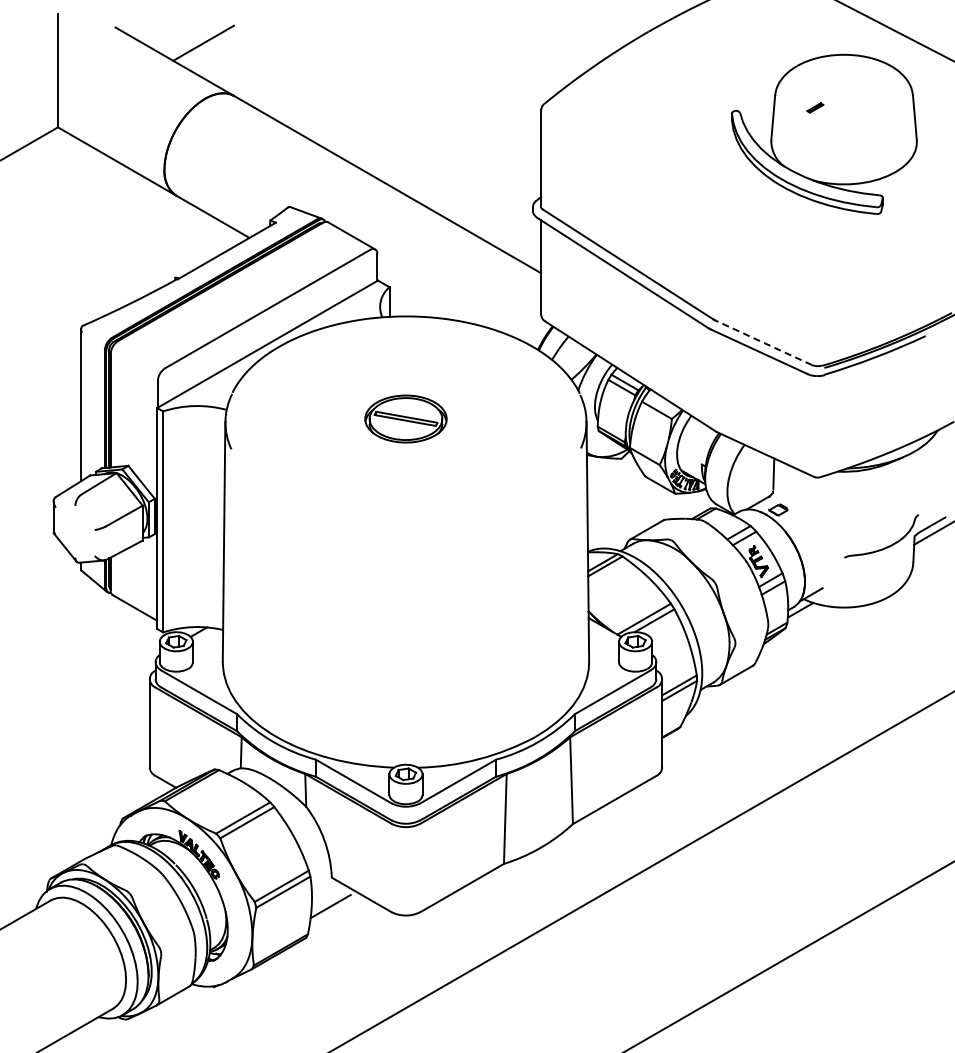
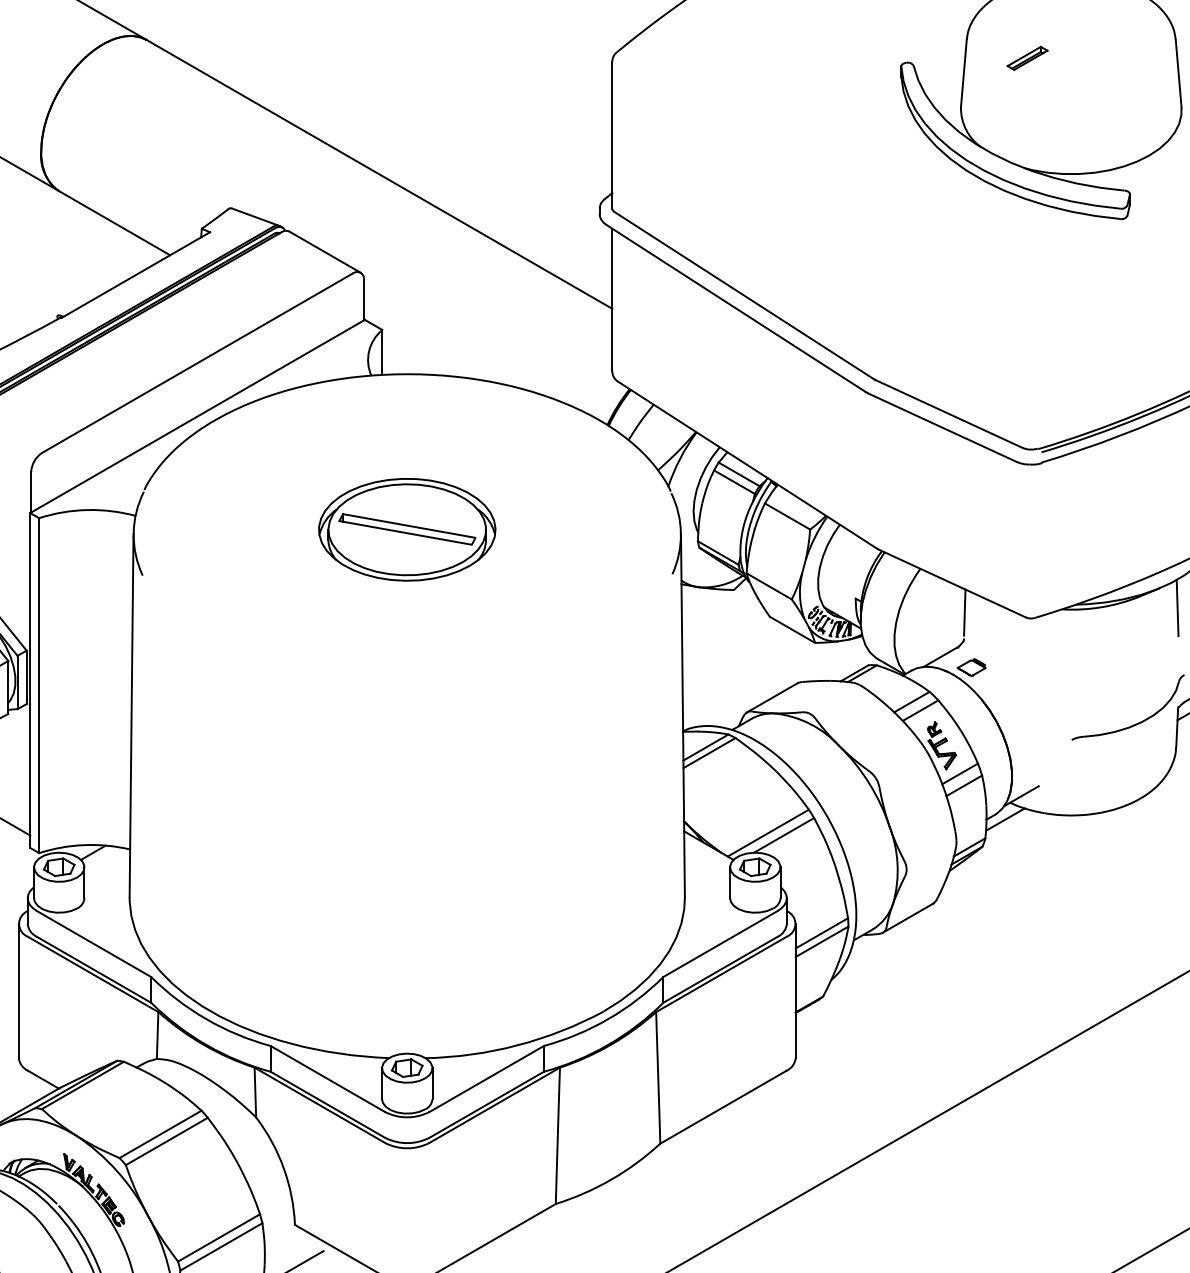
part: (815, 107) -> (1027, 57), size x1.67
line: (762, 342) -> (947, 413), dashed -> solid
part: (405, 418) -> (406, 528), size x1.43
line: (913, 470) -> (1176, 607), added

